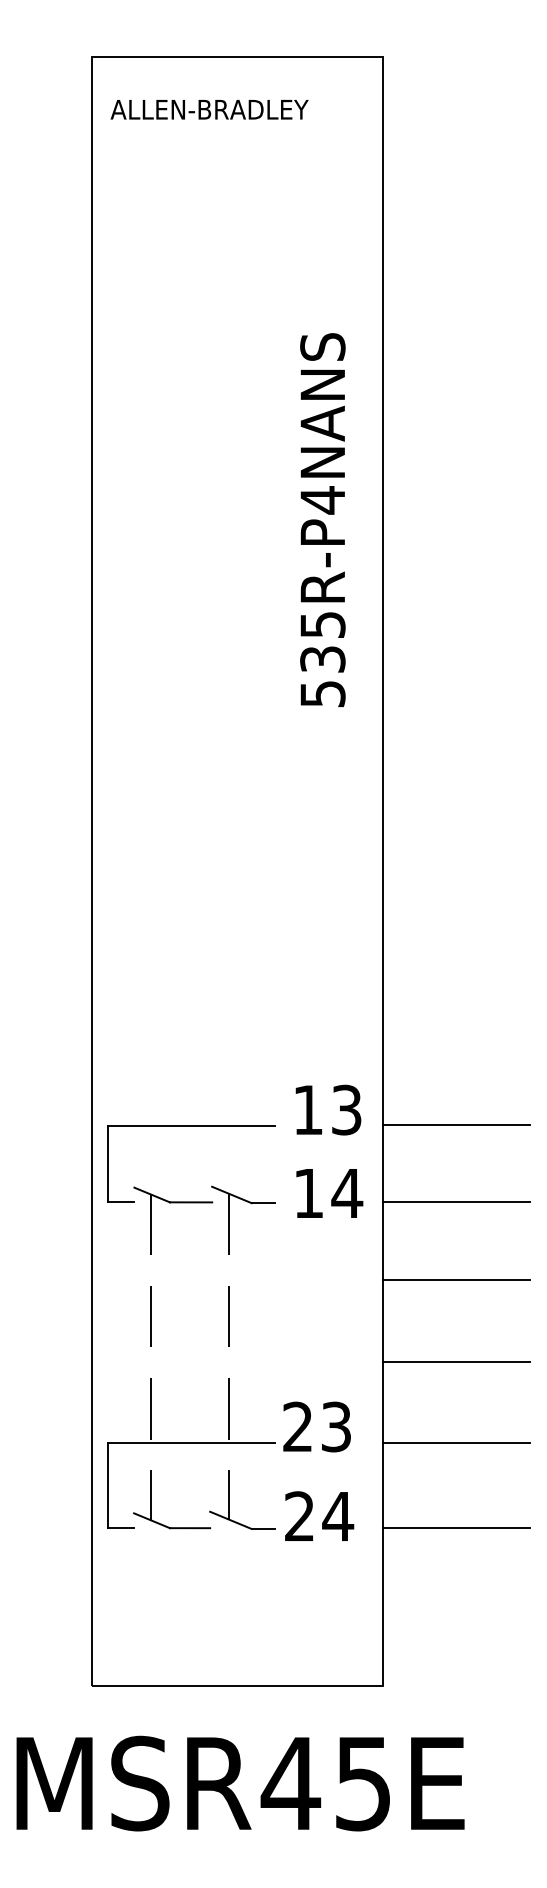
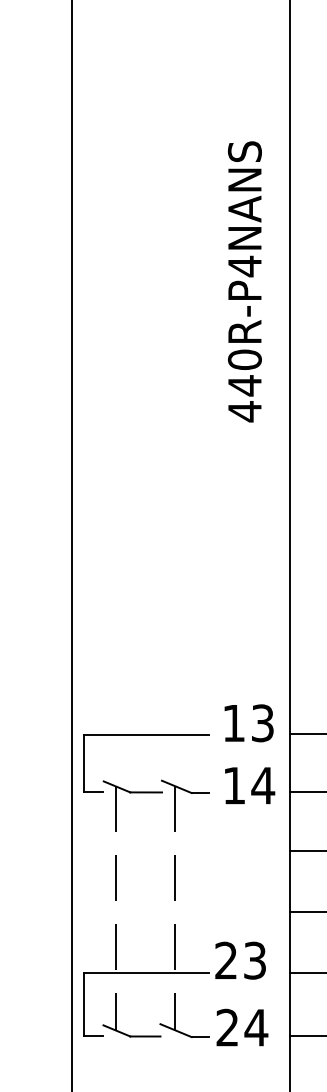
text: (322, 659) -> (244, 385), 535R-P4NANS -> 440R-P4NANS

